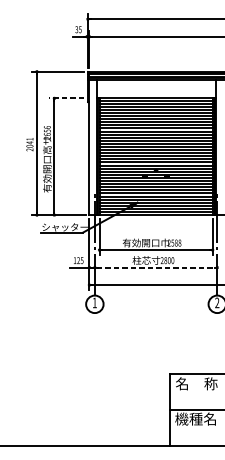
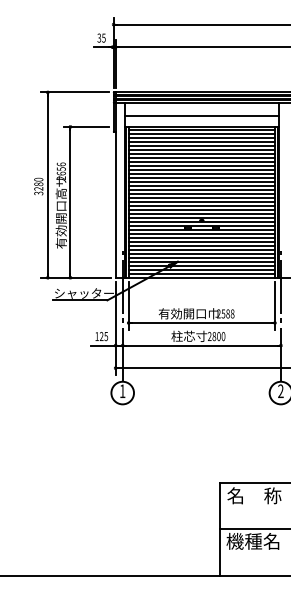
line: (155, 89) -> (201, 115), added
line: (66, 98) -> (86, 126), dashed -> solid
text: (29, 144) -> (38, 186), 2041 -> 3280
line: (155, 267) -> (201, 345), dashed -> solid

